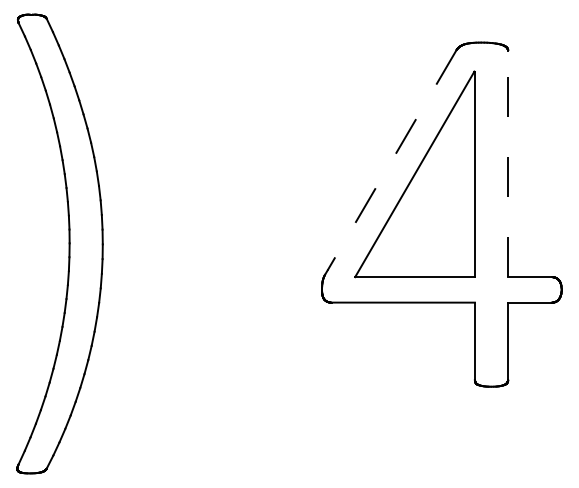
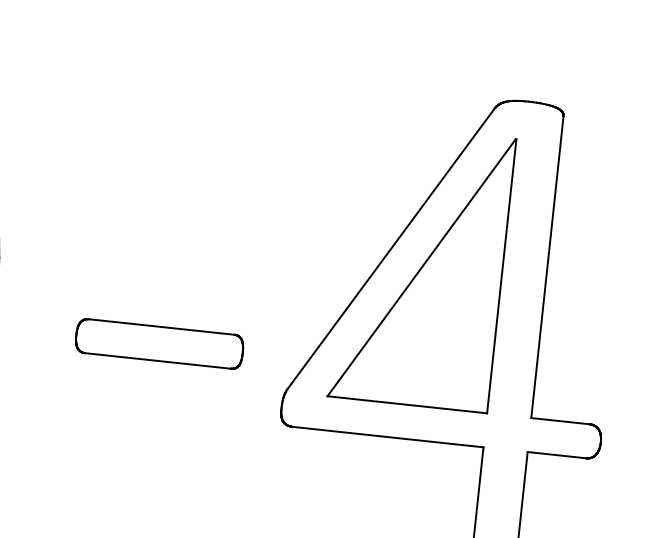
line: (392, 160) -> (393, 246), dashed -> solid
line: (508, 163) -> (548, 266), dashed -> solid
part: (226, 251) -> (159, 343), added

